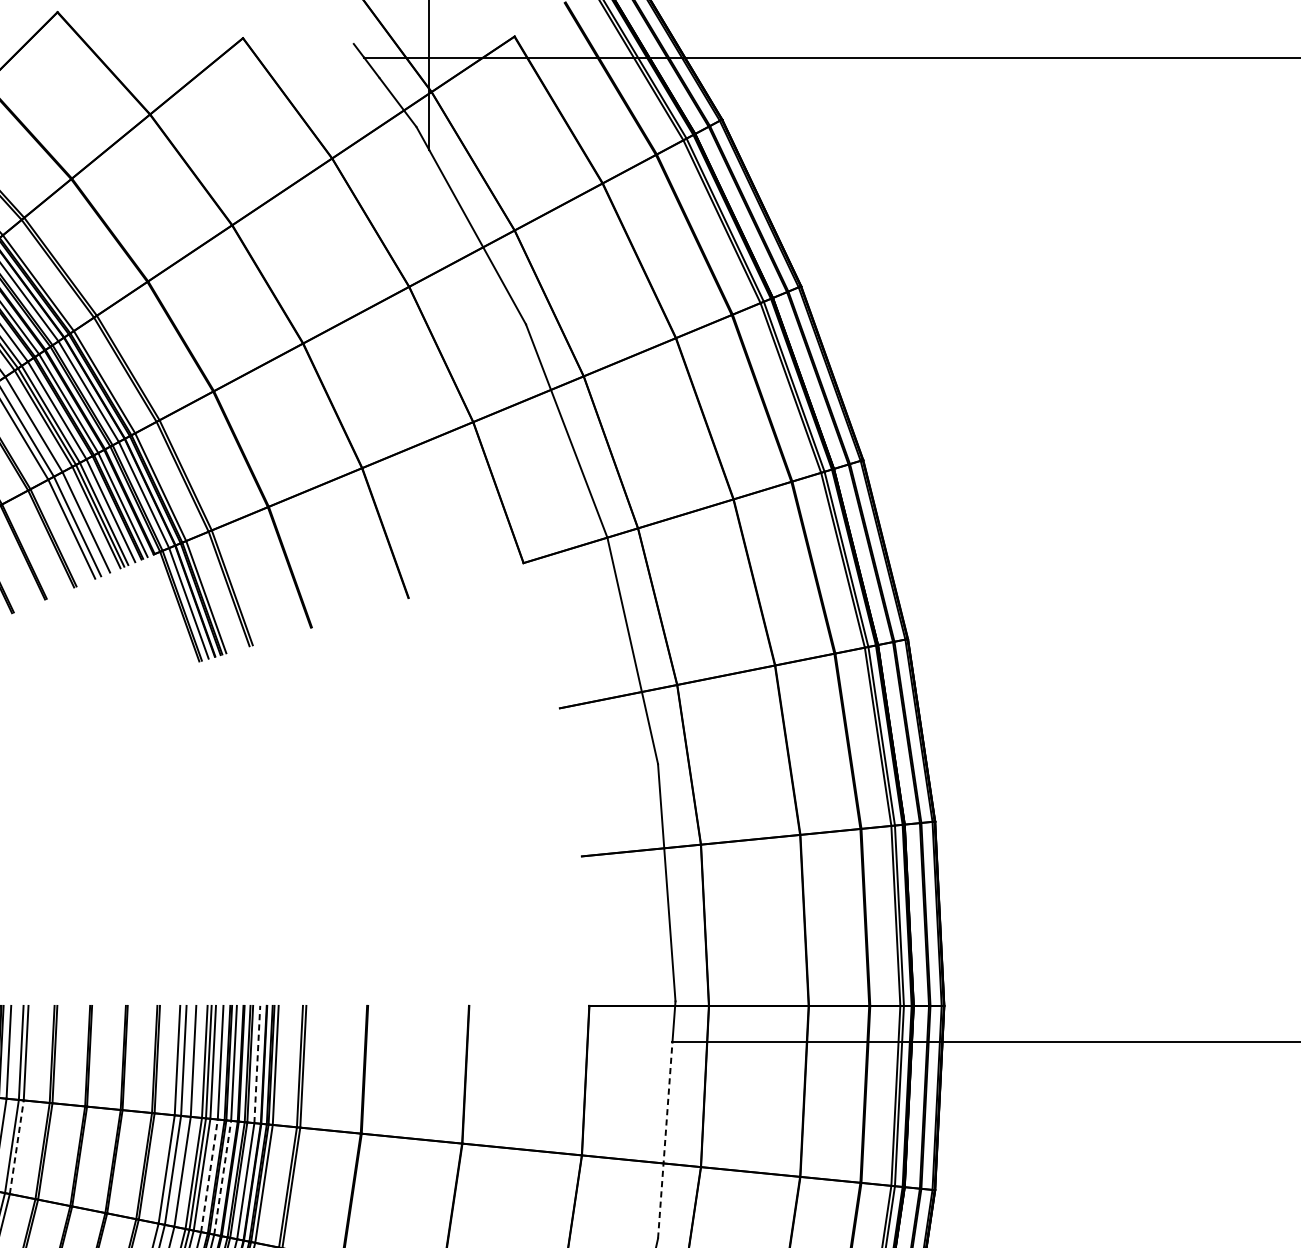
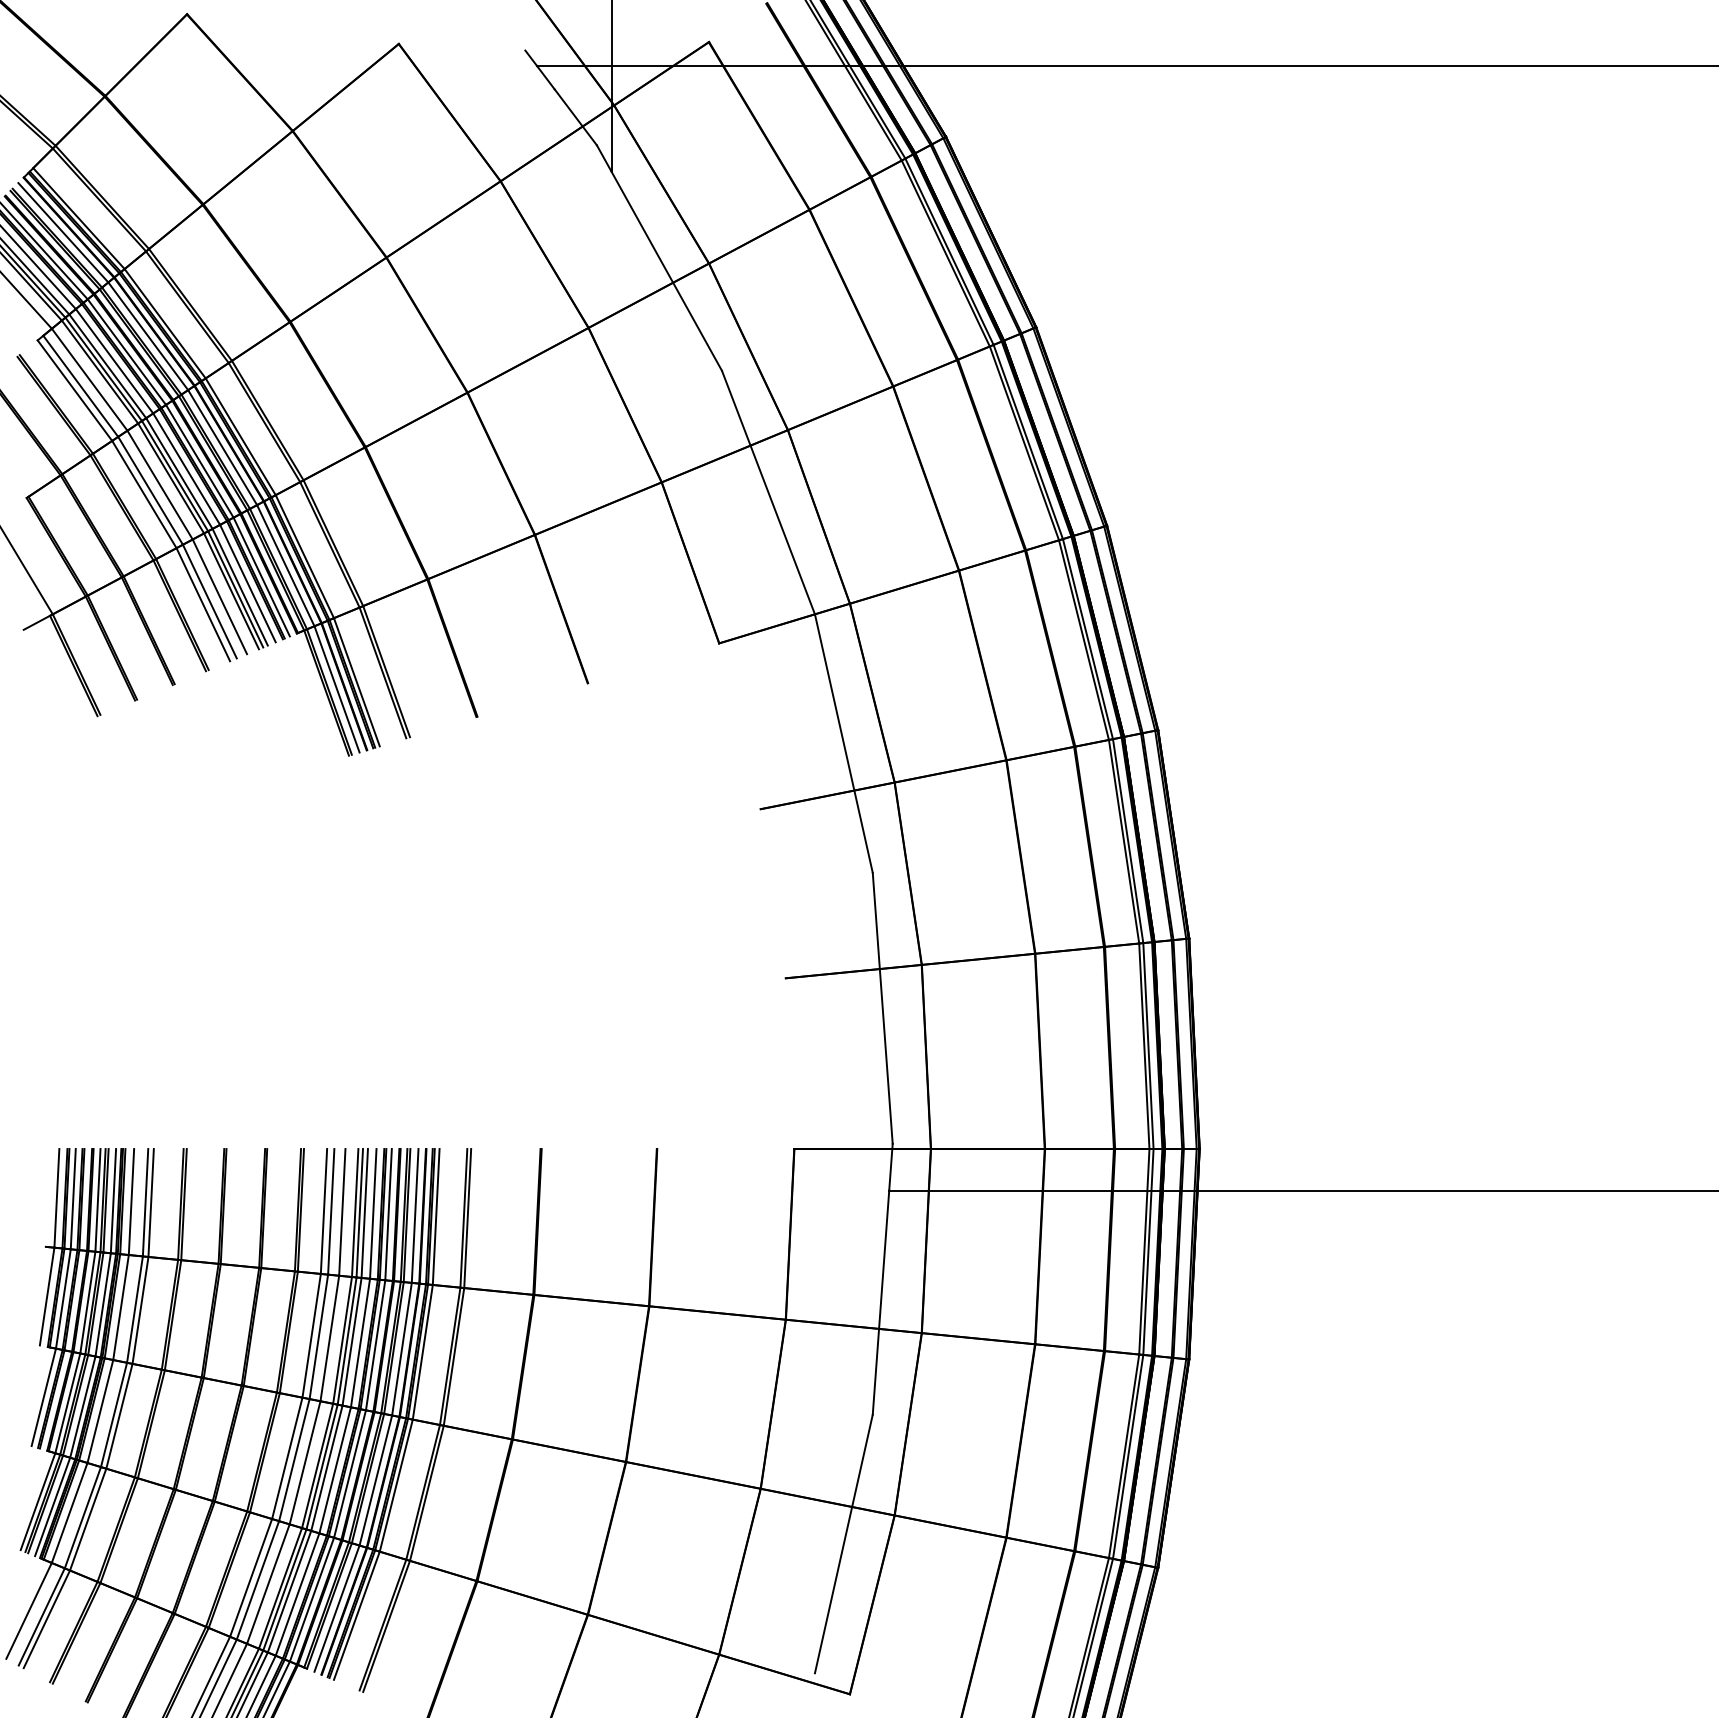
line: (257, 1064) -> (415, 1215), dashed -> solid
line: (665, 1140) -> (881, 1302), dashed -> solid
line: (16, 1146) -> (140, 1309), dashed -> solid
line: (209, 1176) -> (360, 1343), dashed -> solid
line: (222, 1177) -> (375, 1345), dashed -> solid

